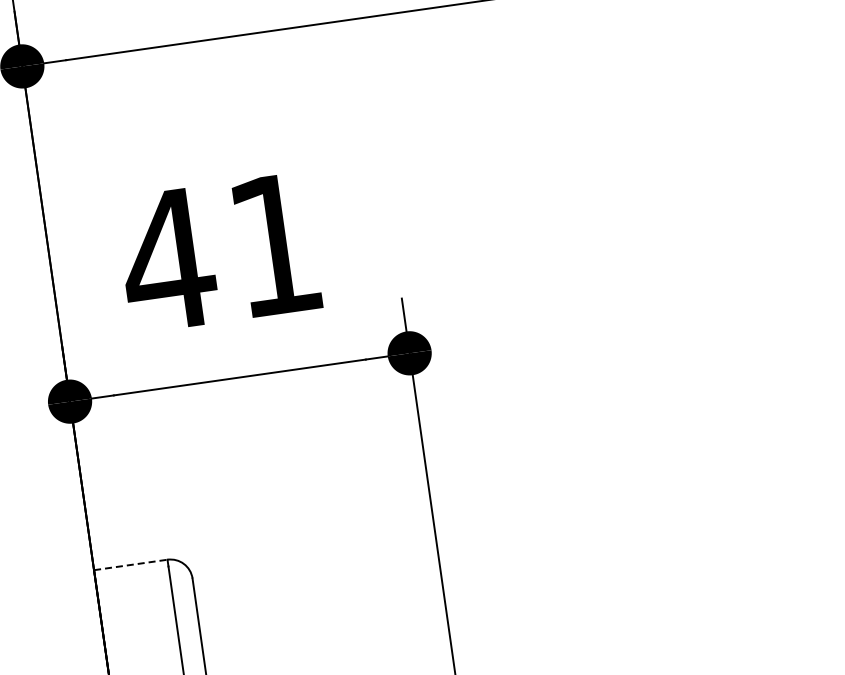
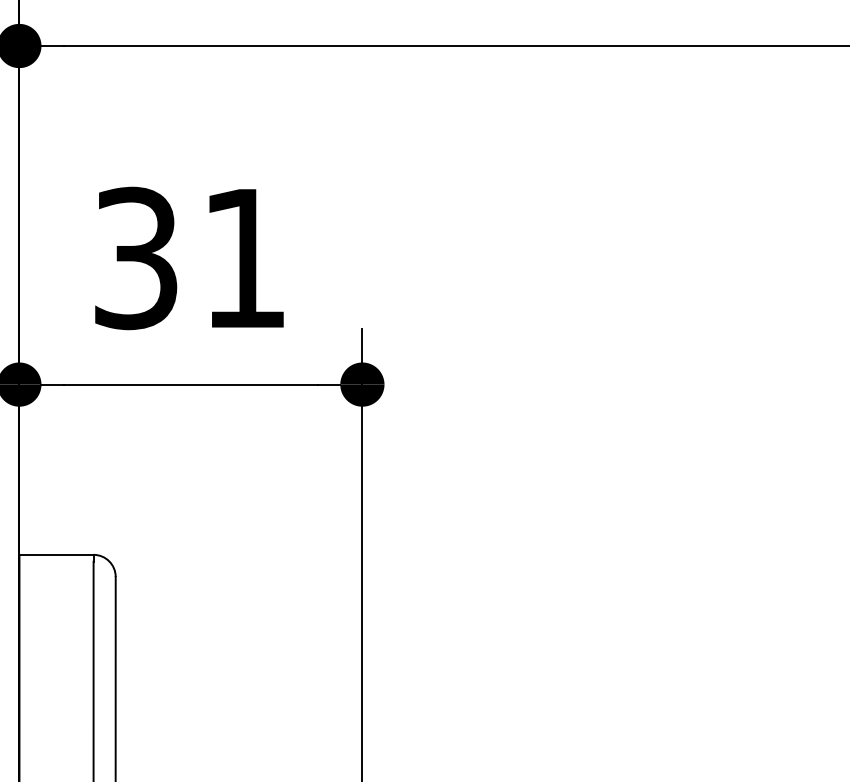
text: (167, 260) -> (135, 258), 41 -> 31
line: (131, 564) -> (57, 554), dashed -> solid

